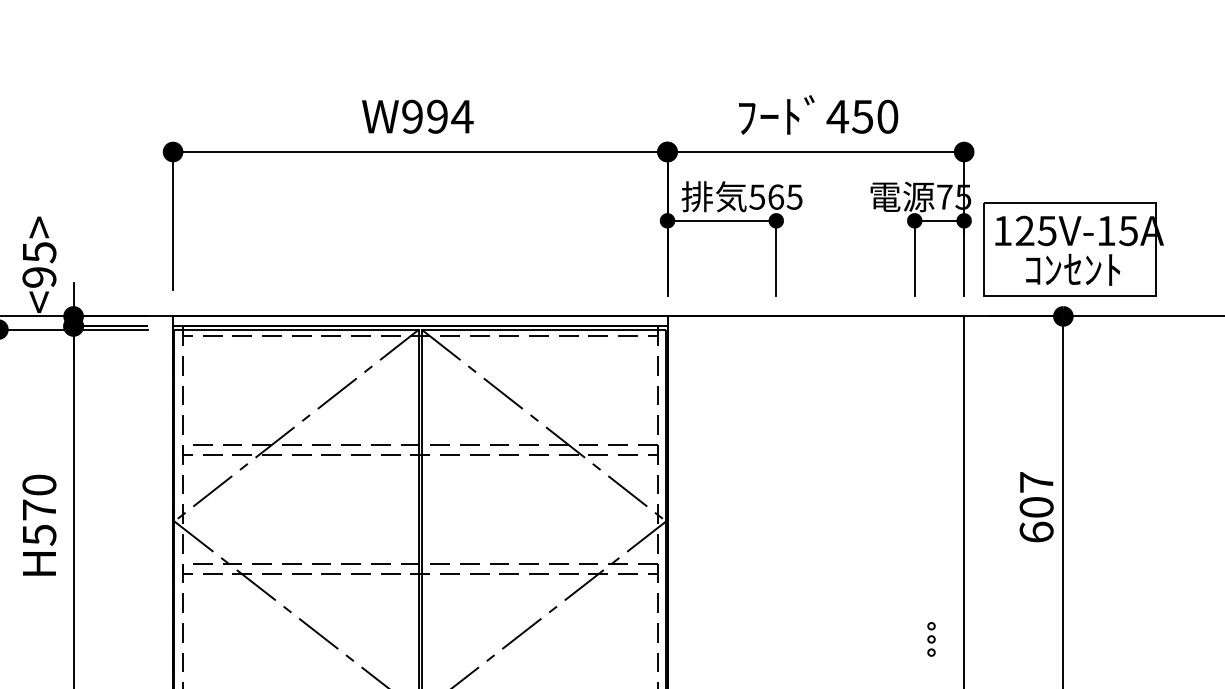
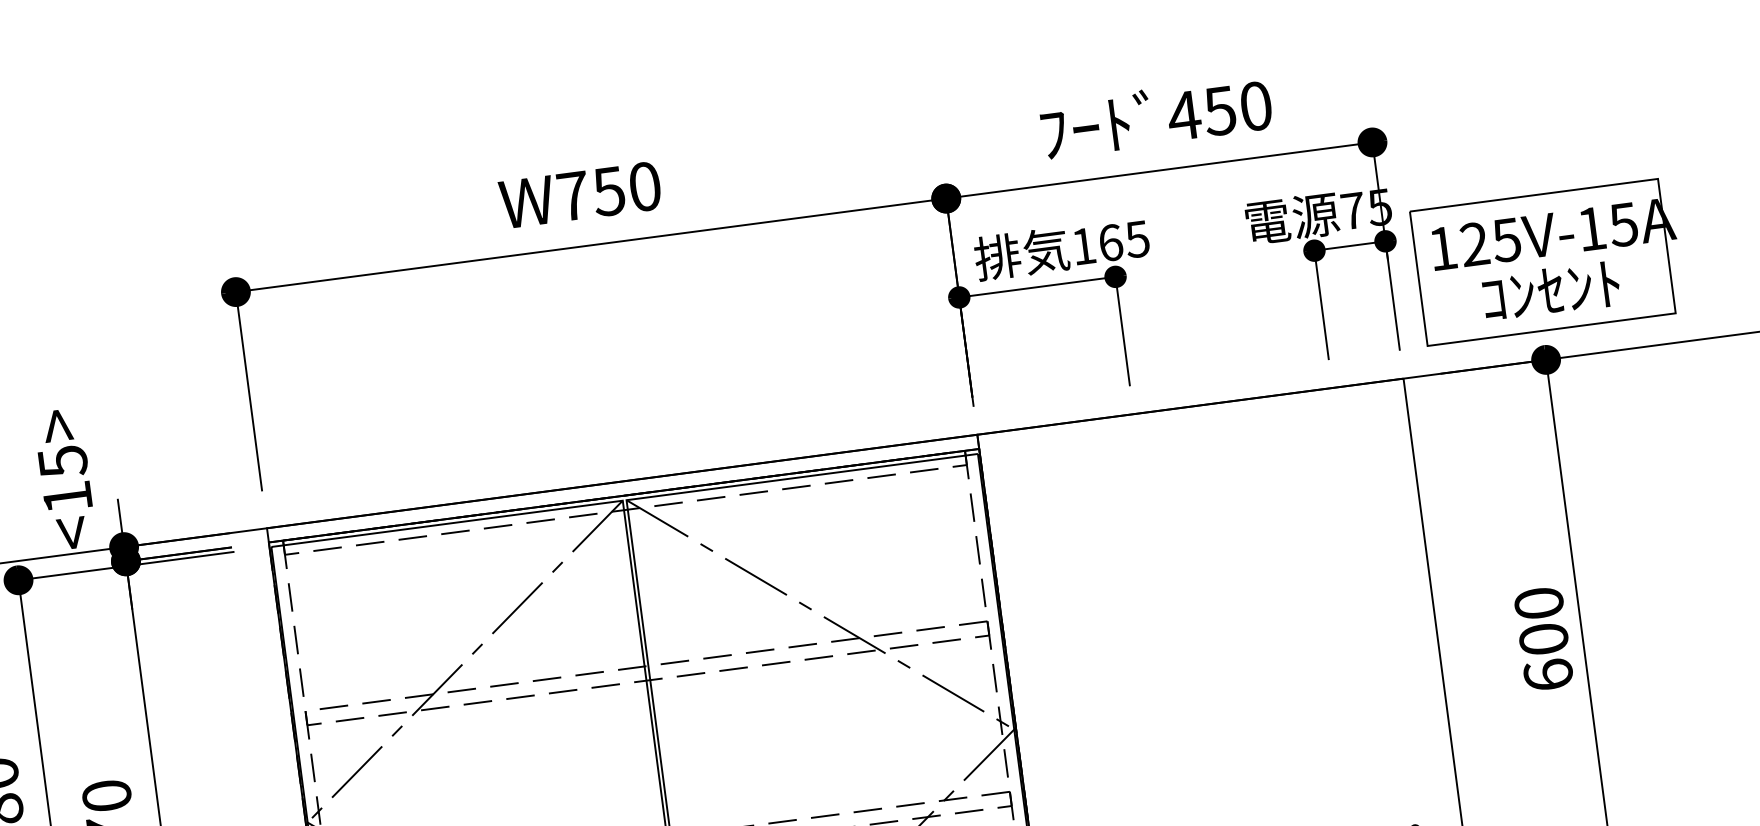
text: (437, 116) -> (609, 191), W994 -> W750
text: (756, 196) -> (1082, 245), 565 -> 165
text: (39, 277) -> (67, 497), <95> -> <15>
text: (1036, 482) -> (1538, 603), 607 -> 600

